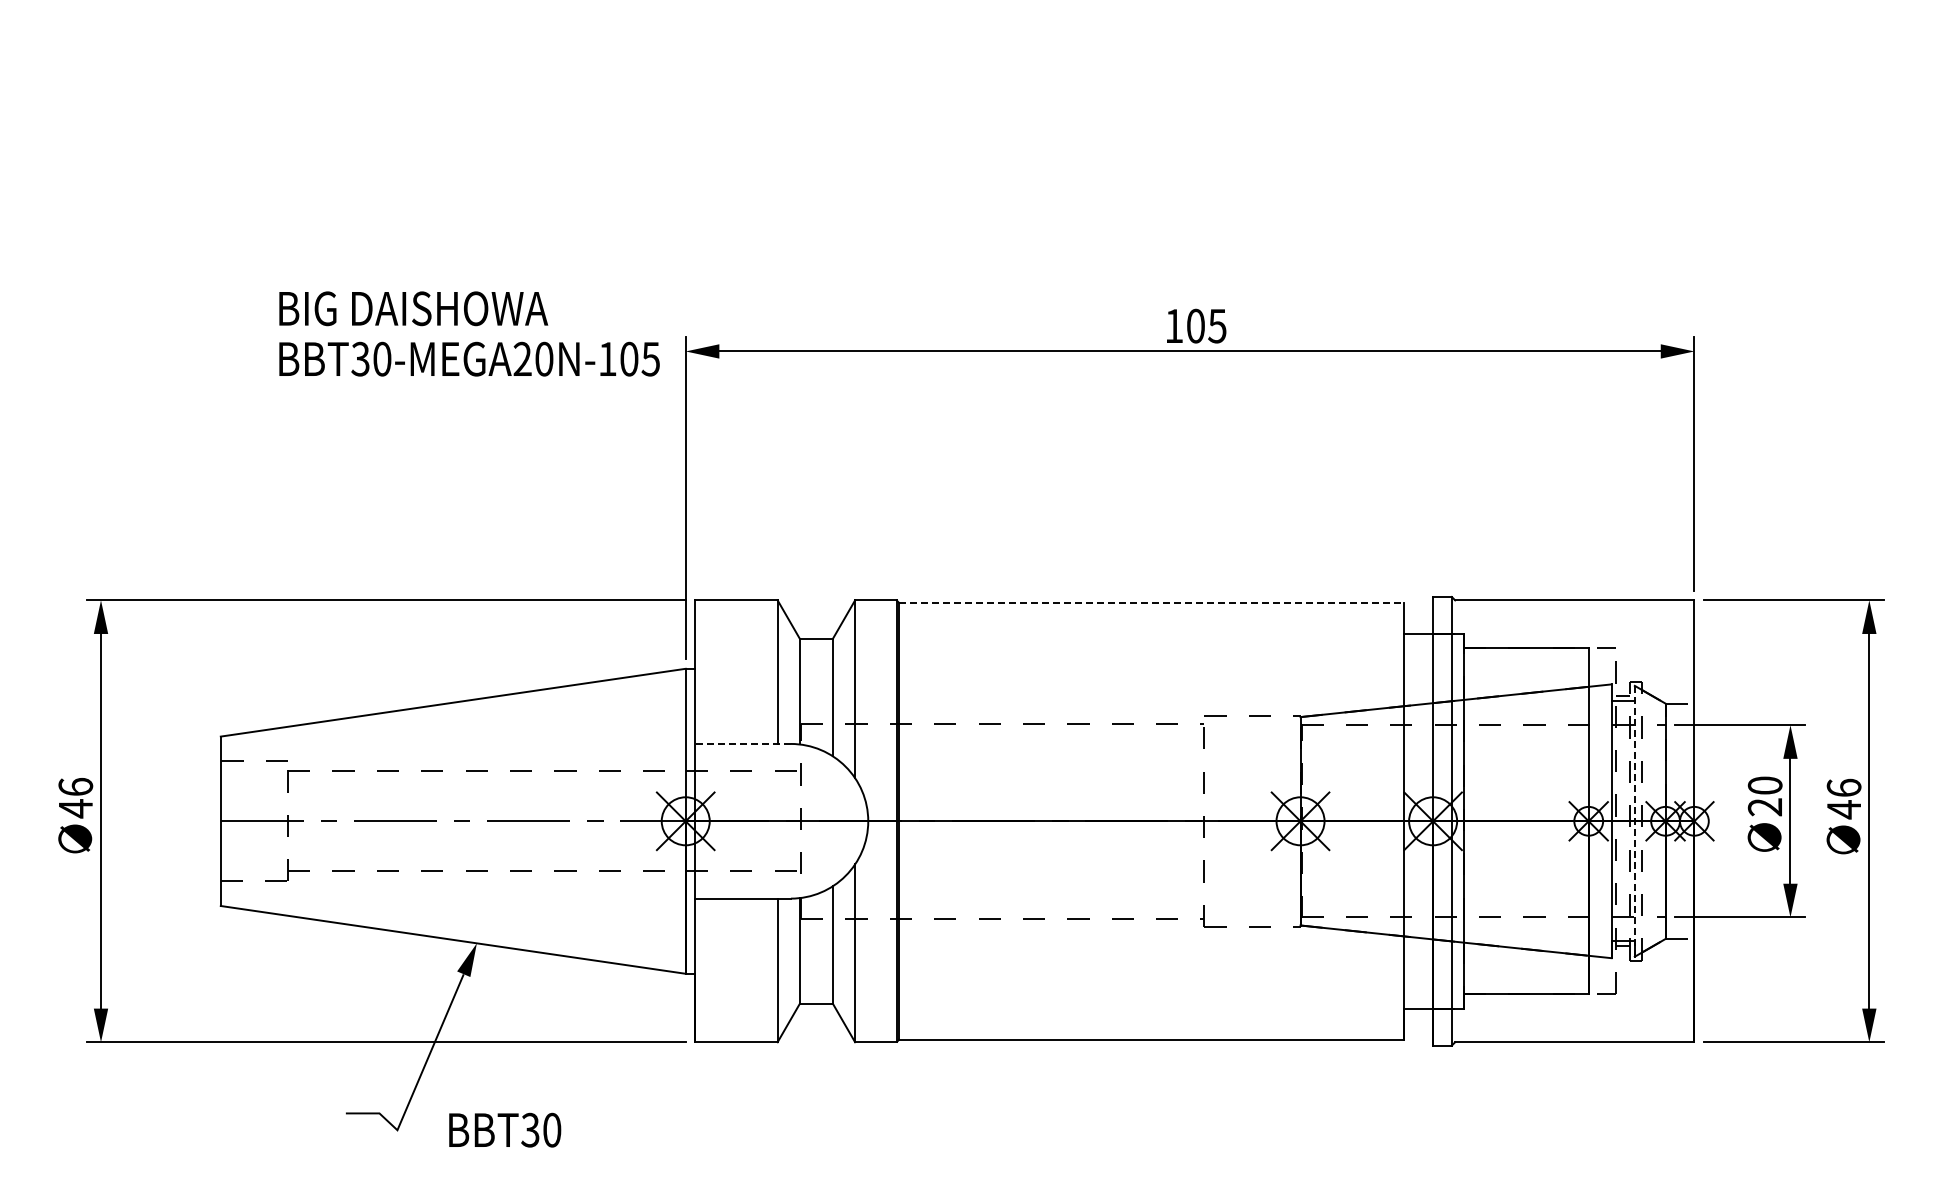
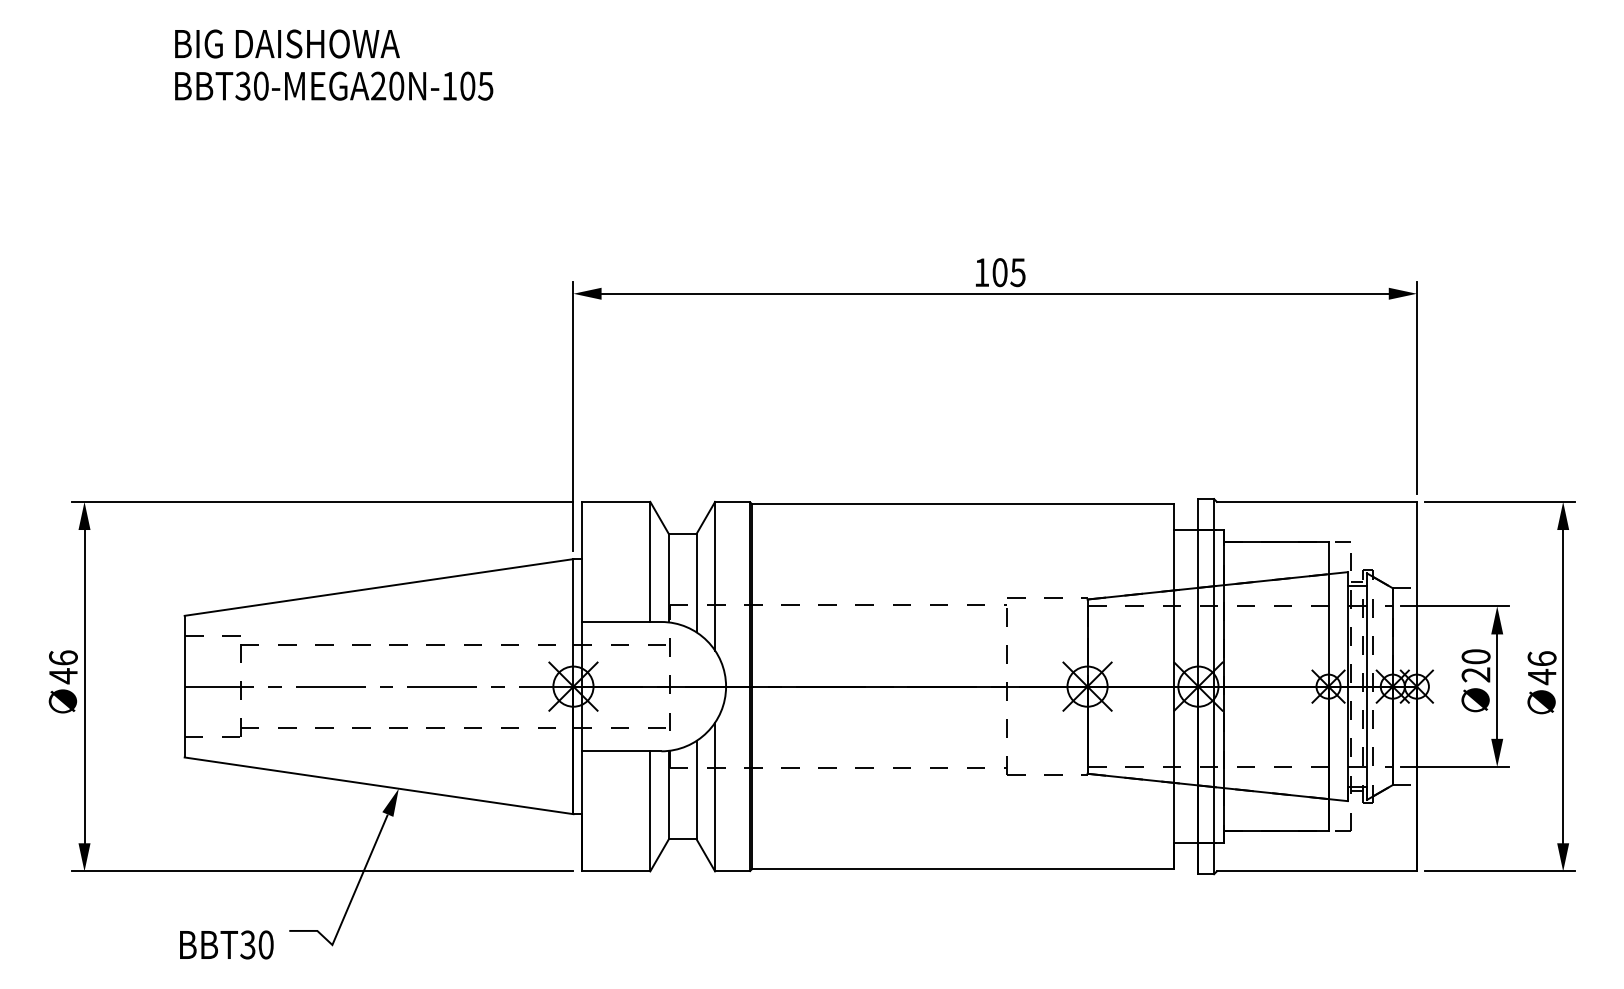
text: (469, 333) -> (334, 64), moved
line: (1151, 602) -> (962, 503), dashed -> solid
line: (743, 743) -> (621, 621), dashed -> solid
line: (1634, 820) -> (1366, 685), dashed -> solid
text: (505, 1129) -> (227, 944), moved

